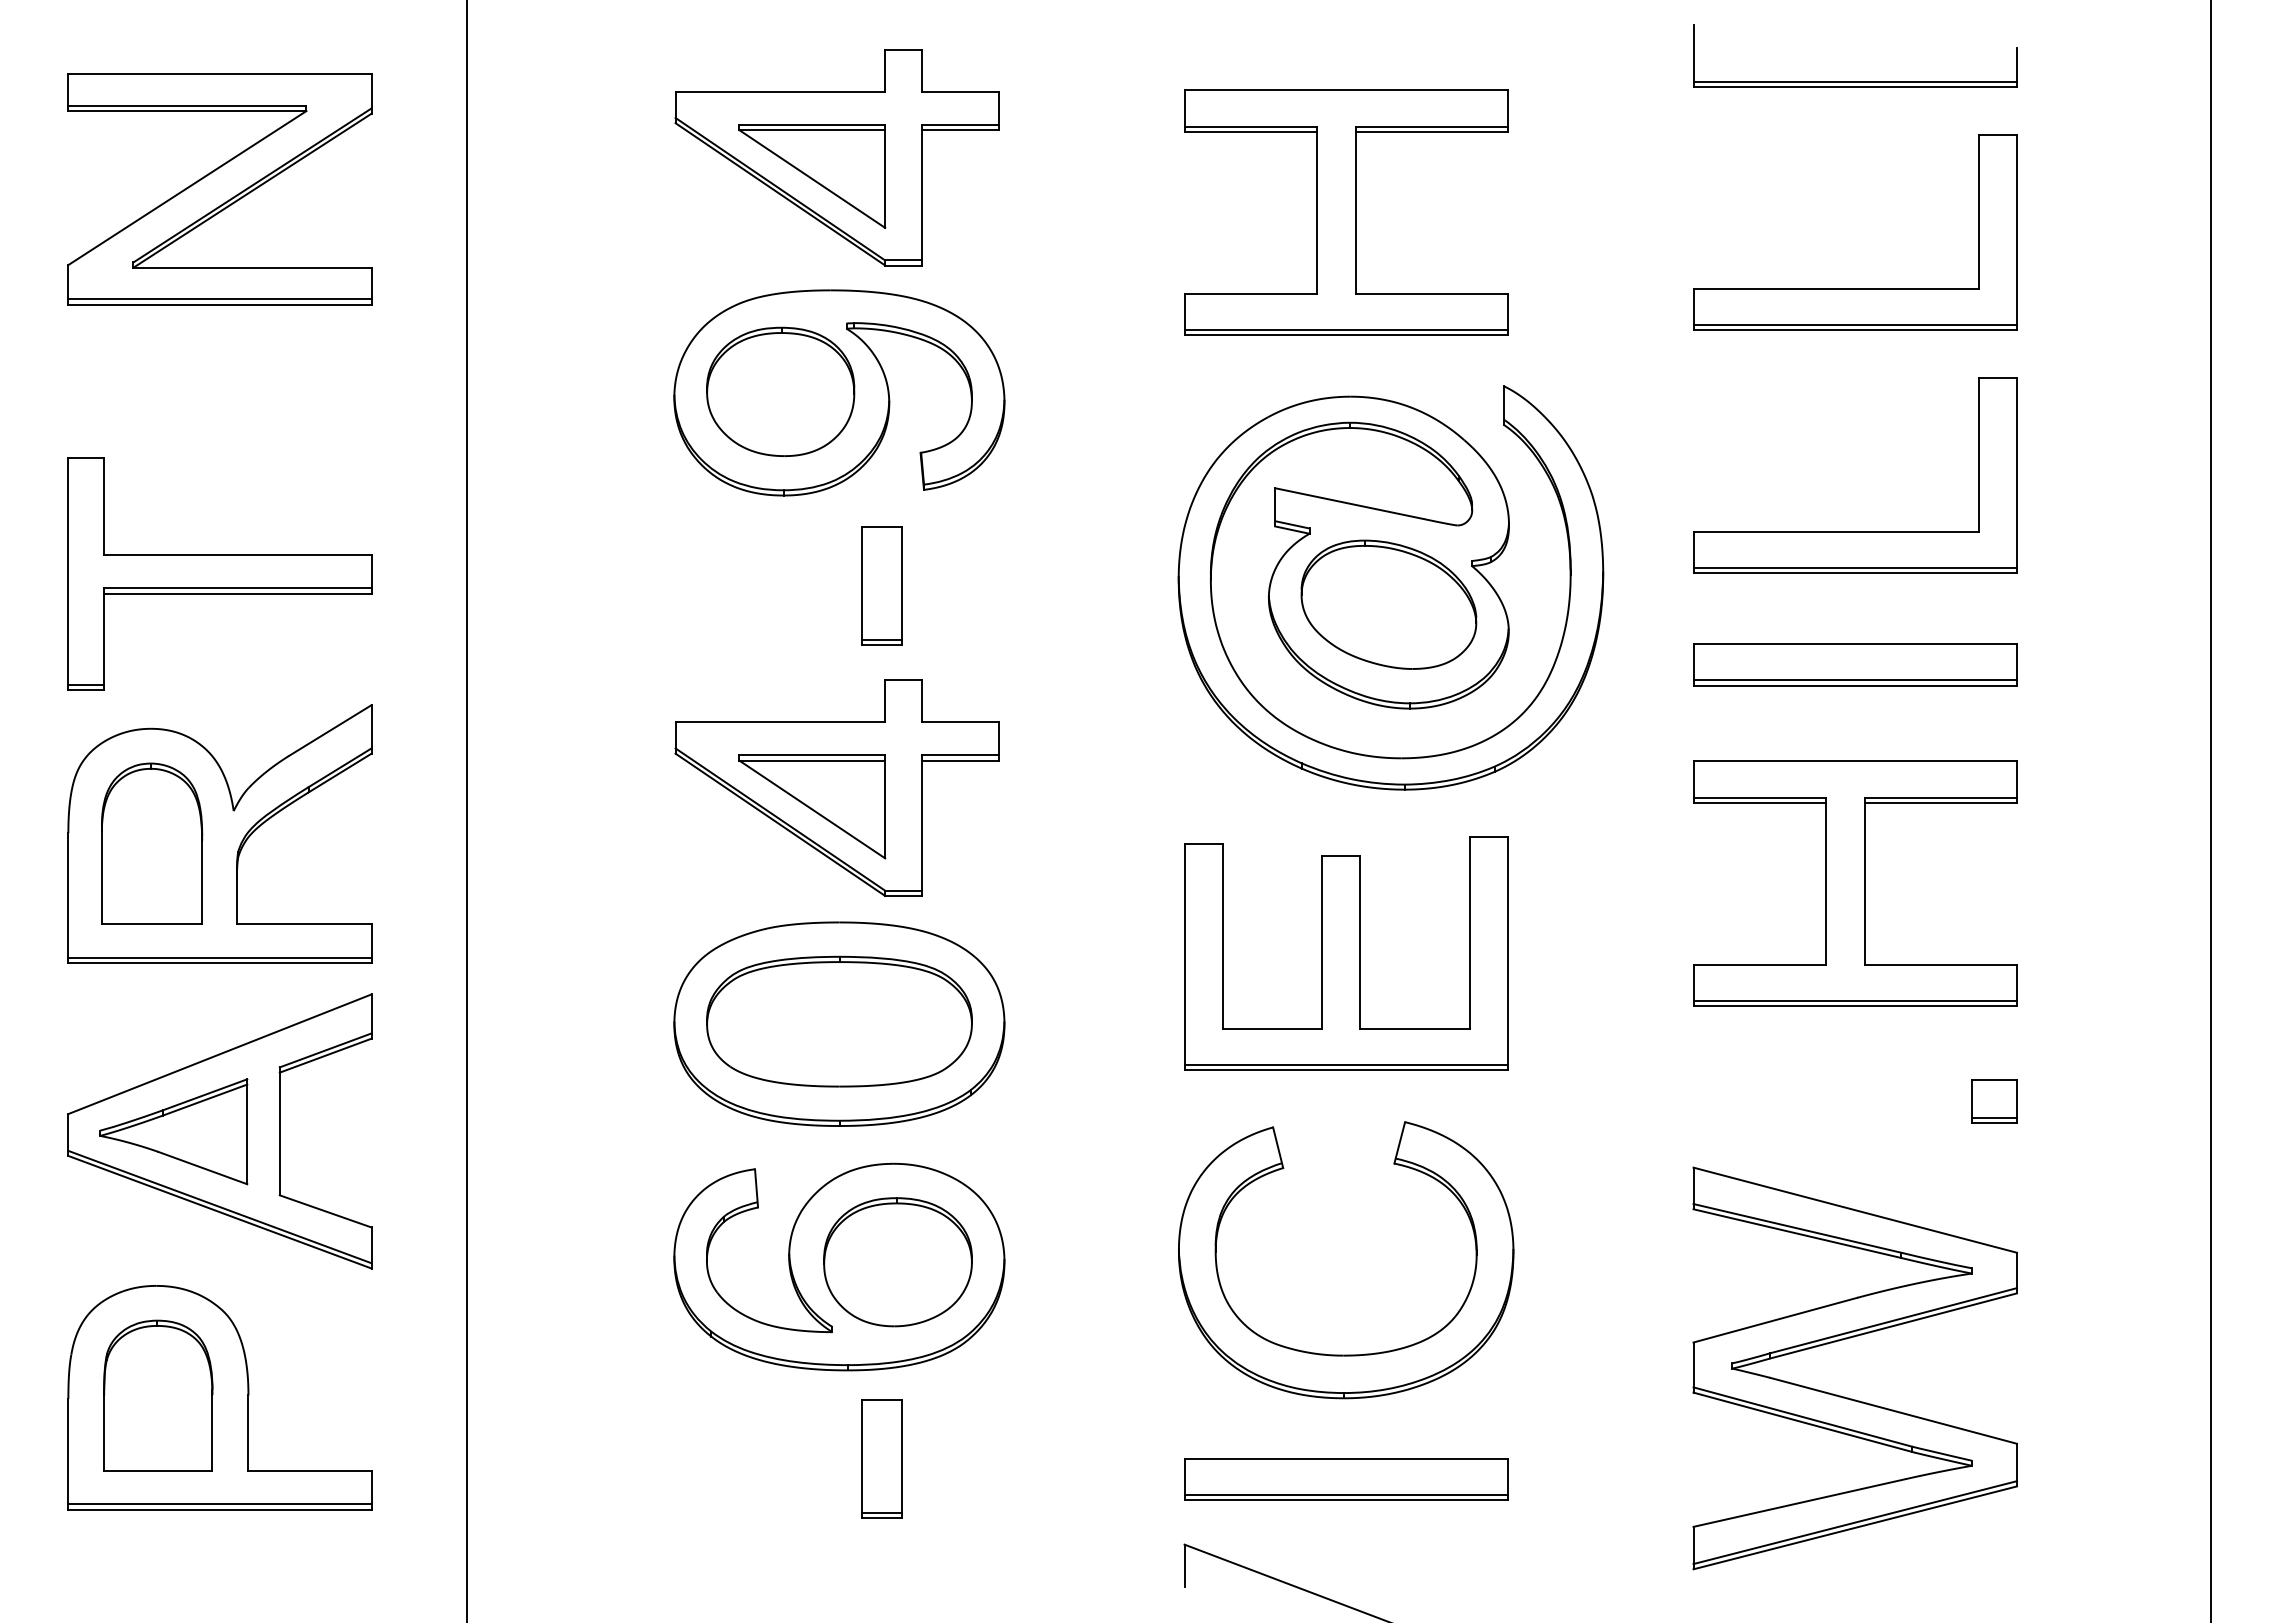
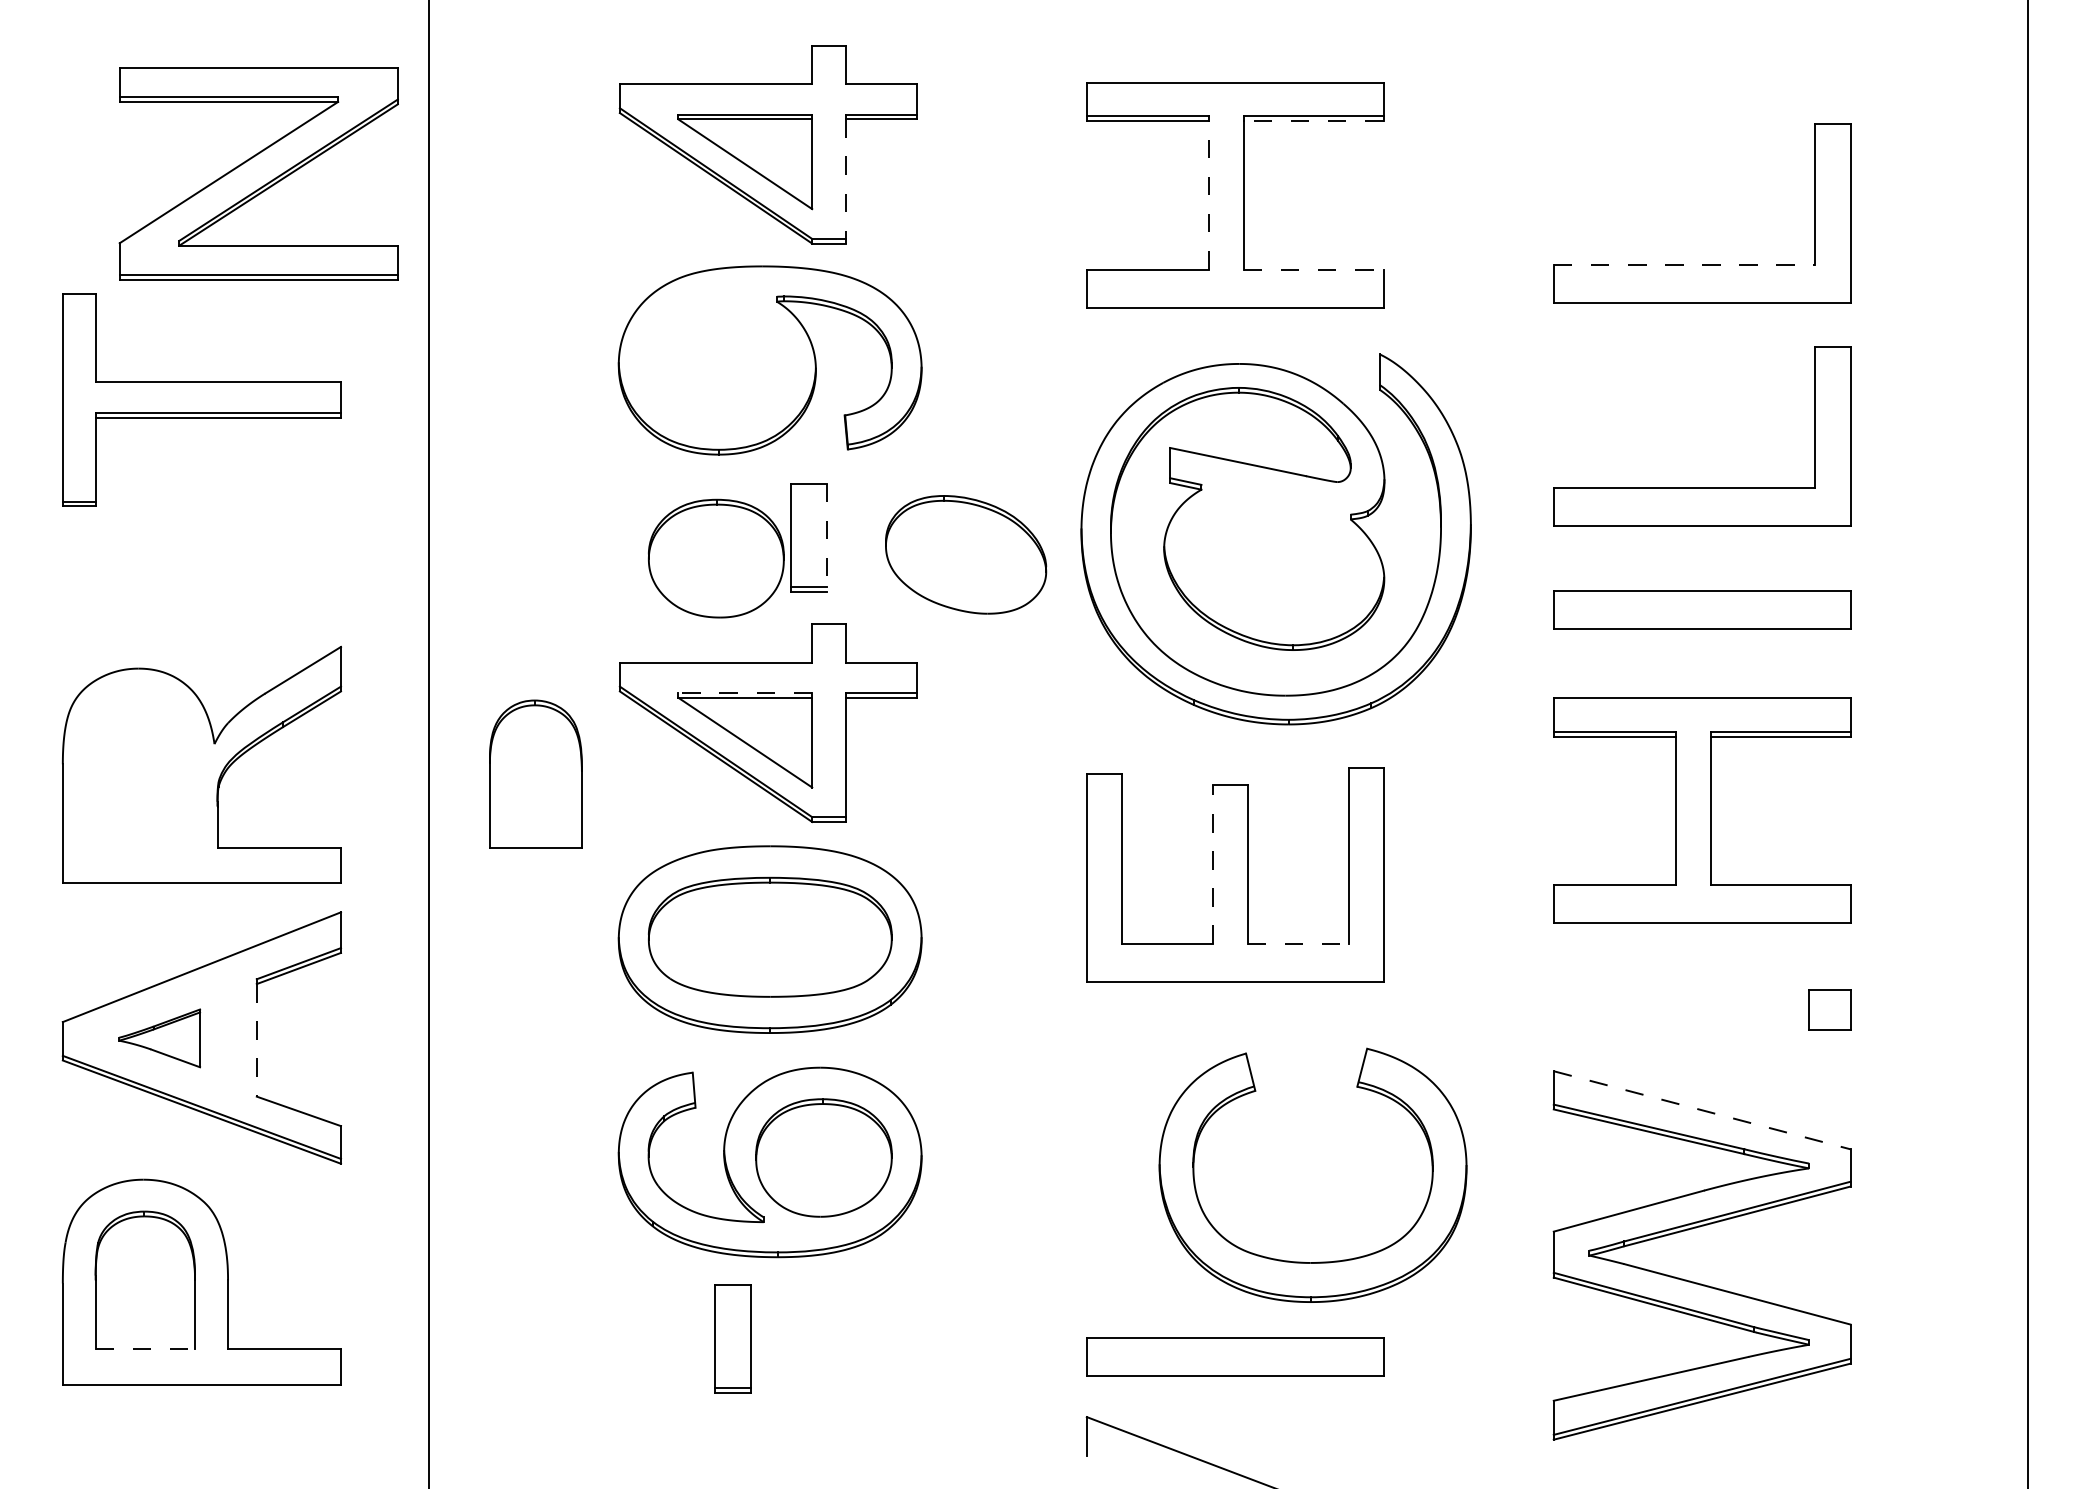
part: (1855, 81) -> (1702, 74), removed
line: (1431, 131) -> (1313, 120), solid -> dashed
part: (219, 189) -> (258, 173), moved
line: (921, 197) -> (845, 181), solid -> dashed
line: (1317, 212) -> (1208, 194), solid -> dashed
line: (1836, 288) -> (1684, 264), solid -> dashed
line: (1432, 293) -> (1314, 269), solid -> dashed
line: (1854, 325) -> (1701, 298), removed
line: (1345, 329) -> (1234, 302), removed
part: (780, 391) -> (716, 558), moved
line: (1854, 567) -> (1701, 520), removed
part: (219, 573) -> (201, 399), moved
line: (901, 586) -> (827, 538), solid -> dashed
part: (1388, 604) -> (965, 554), moved
line: (1854, 680) -> (1701, 624), removed
line: (812, 755) -> (745, 693), solid -> dashed
part: (152, 843) -> (536, 773), moved
line: (1321, 942) -> (1212, 864), solid -> dashed
line: (219, 957) -> (201, 878), removed
line: (1854, 1000) -> (1701, 917), removed
line: (1414, 1028) -> (1297, 943), solid -> dashed
line: (1345, 1064) -> (1234, 976), removed
line: (1993, 1117) -> (1828, 1025), removed
part: (173, 1131) -> (159, 1038), size x0.6
line: (279, 1134) -> (256, 1040), solid -> dashed
line: (1855, 1210) -> (1702, 1110), solid -> dashed
part: (1346, 1354) -> (1313, 1261), moved
part: (881, 1458) -> (732, 1338), moved
line: (158, 1470) -> (145, 1349), solid -> dashed
line: (1345, 1495) -> (1234, 1372), removed
line: (219, 1504) -> (201, 1380), removed

